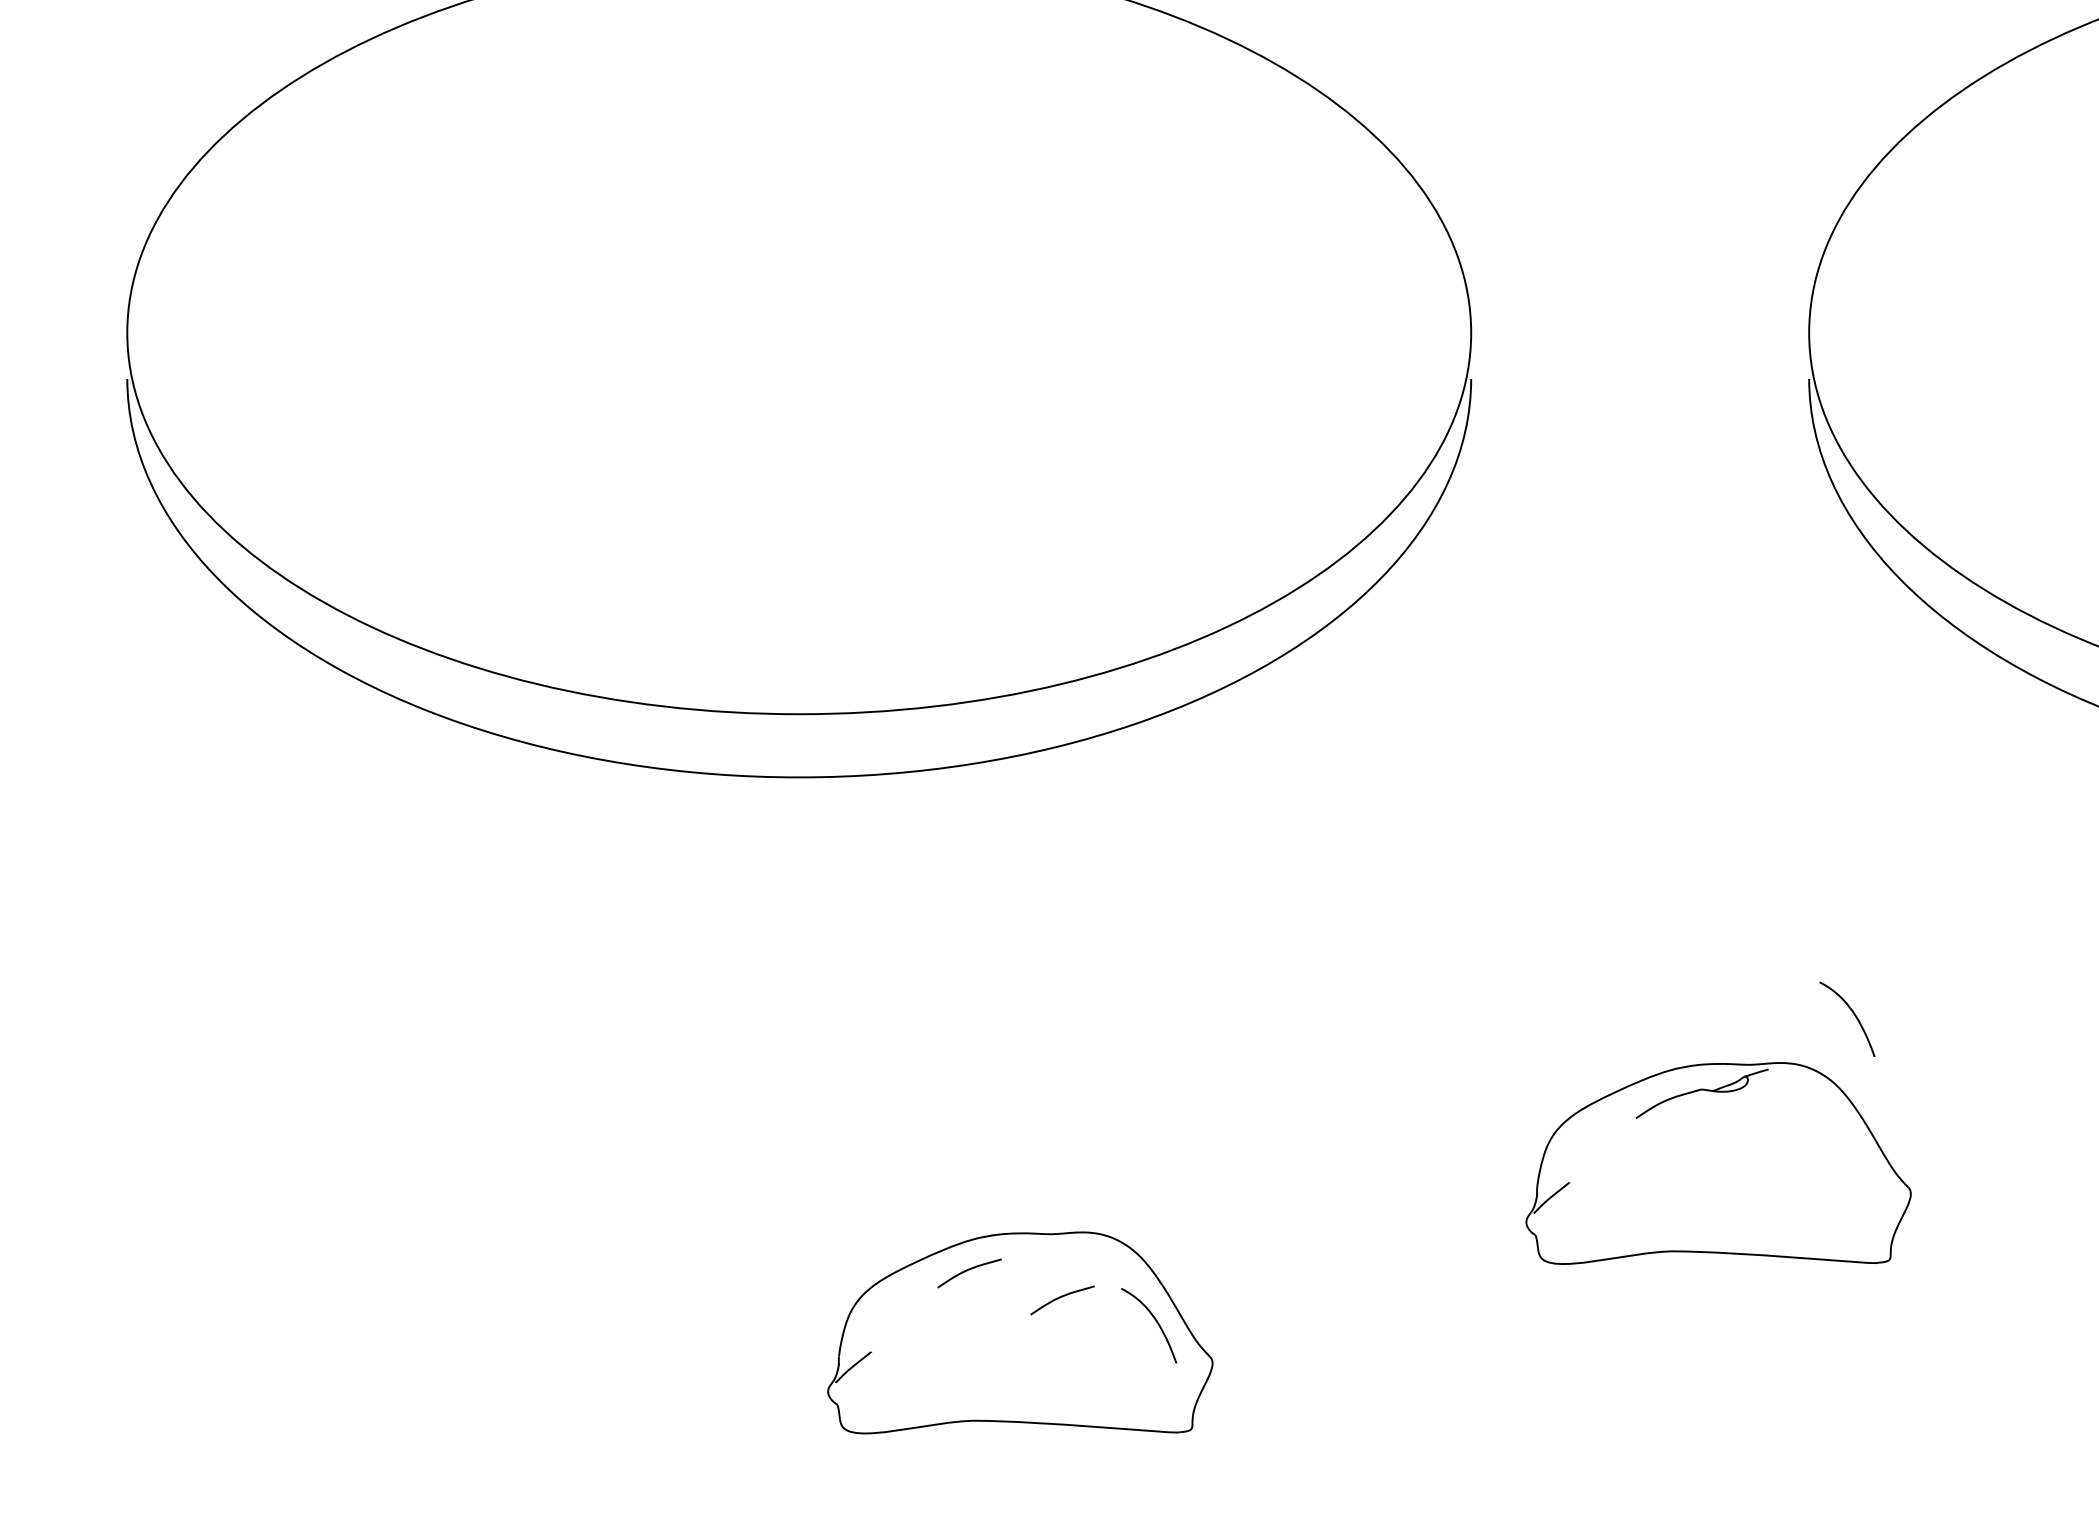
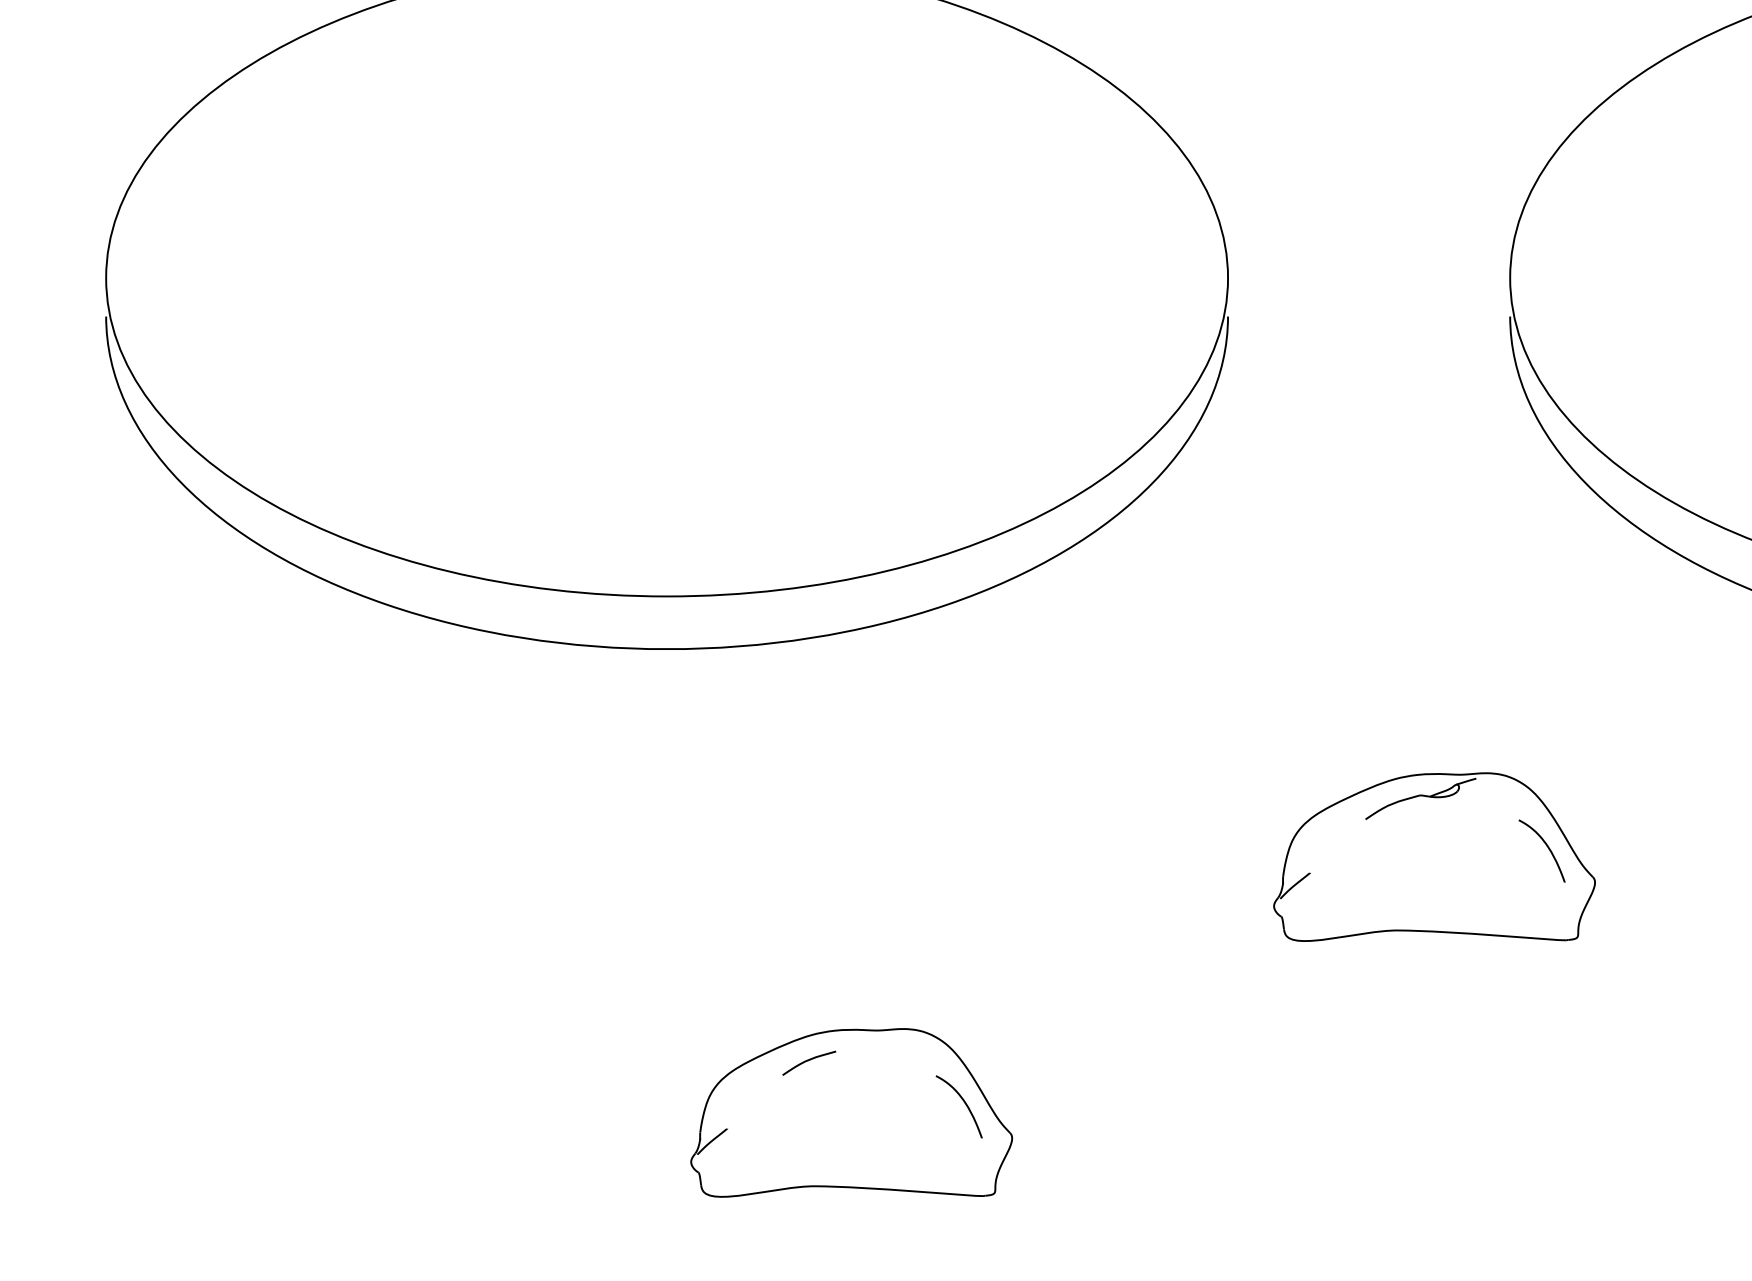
part: (1718, 1163) -> (1434, 857), moved
curve: (1060, 1298) -> (885, 1084), removed

